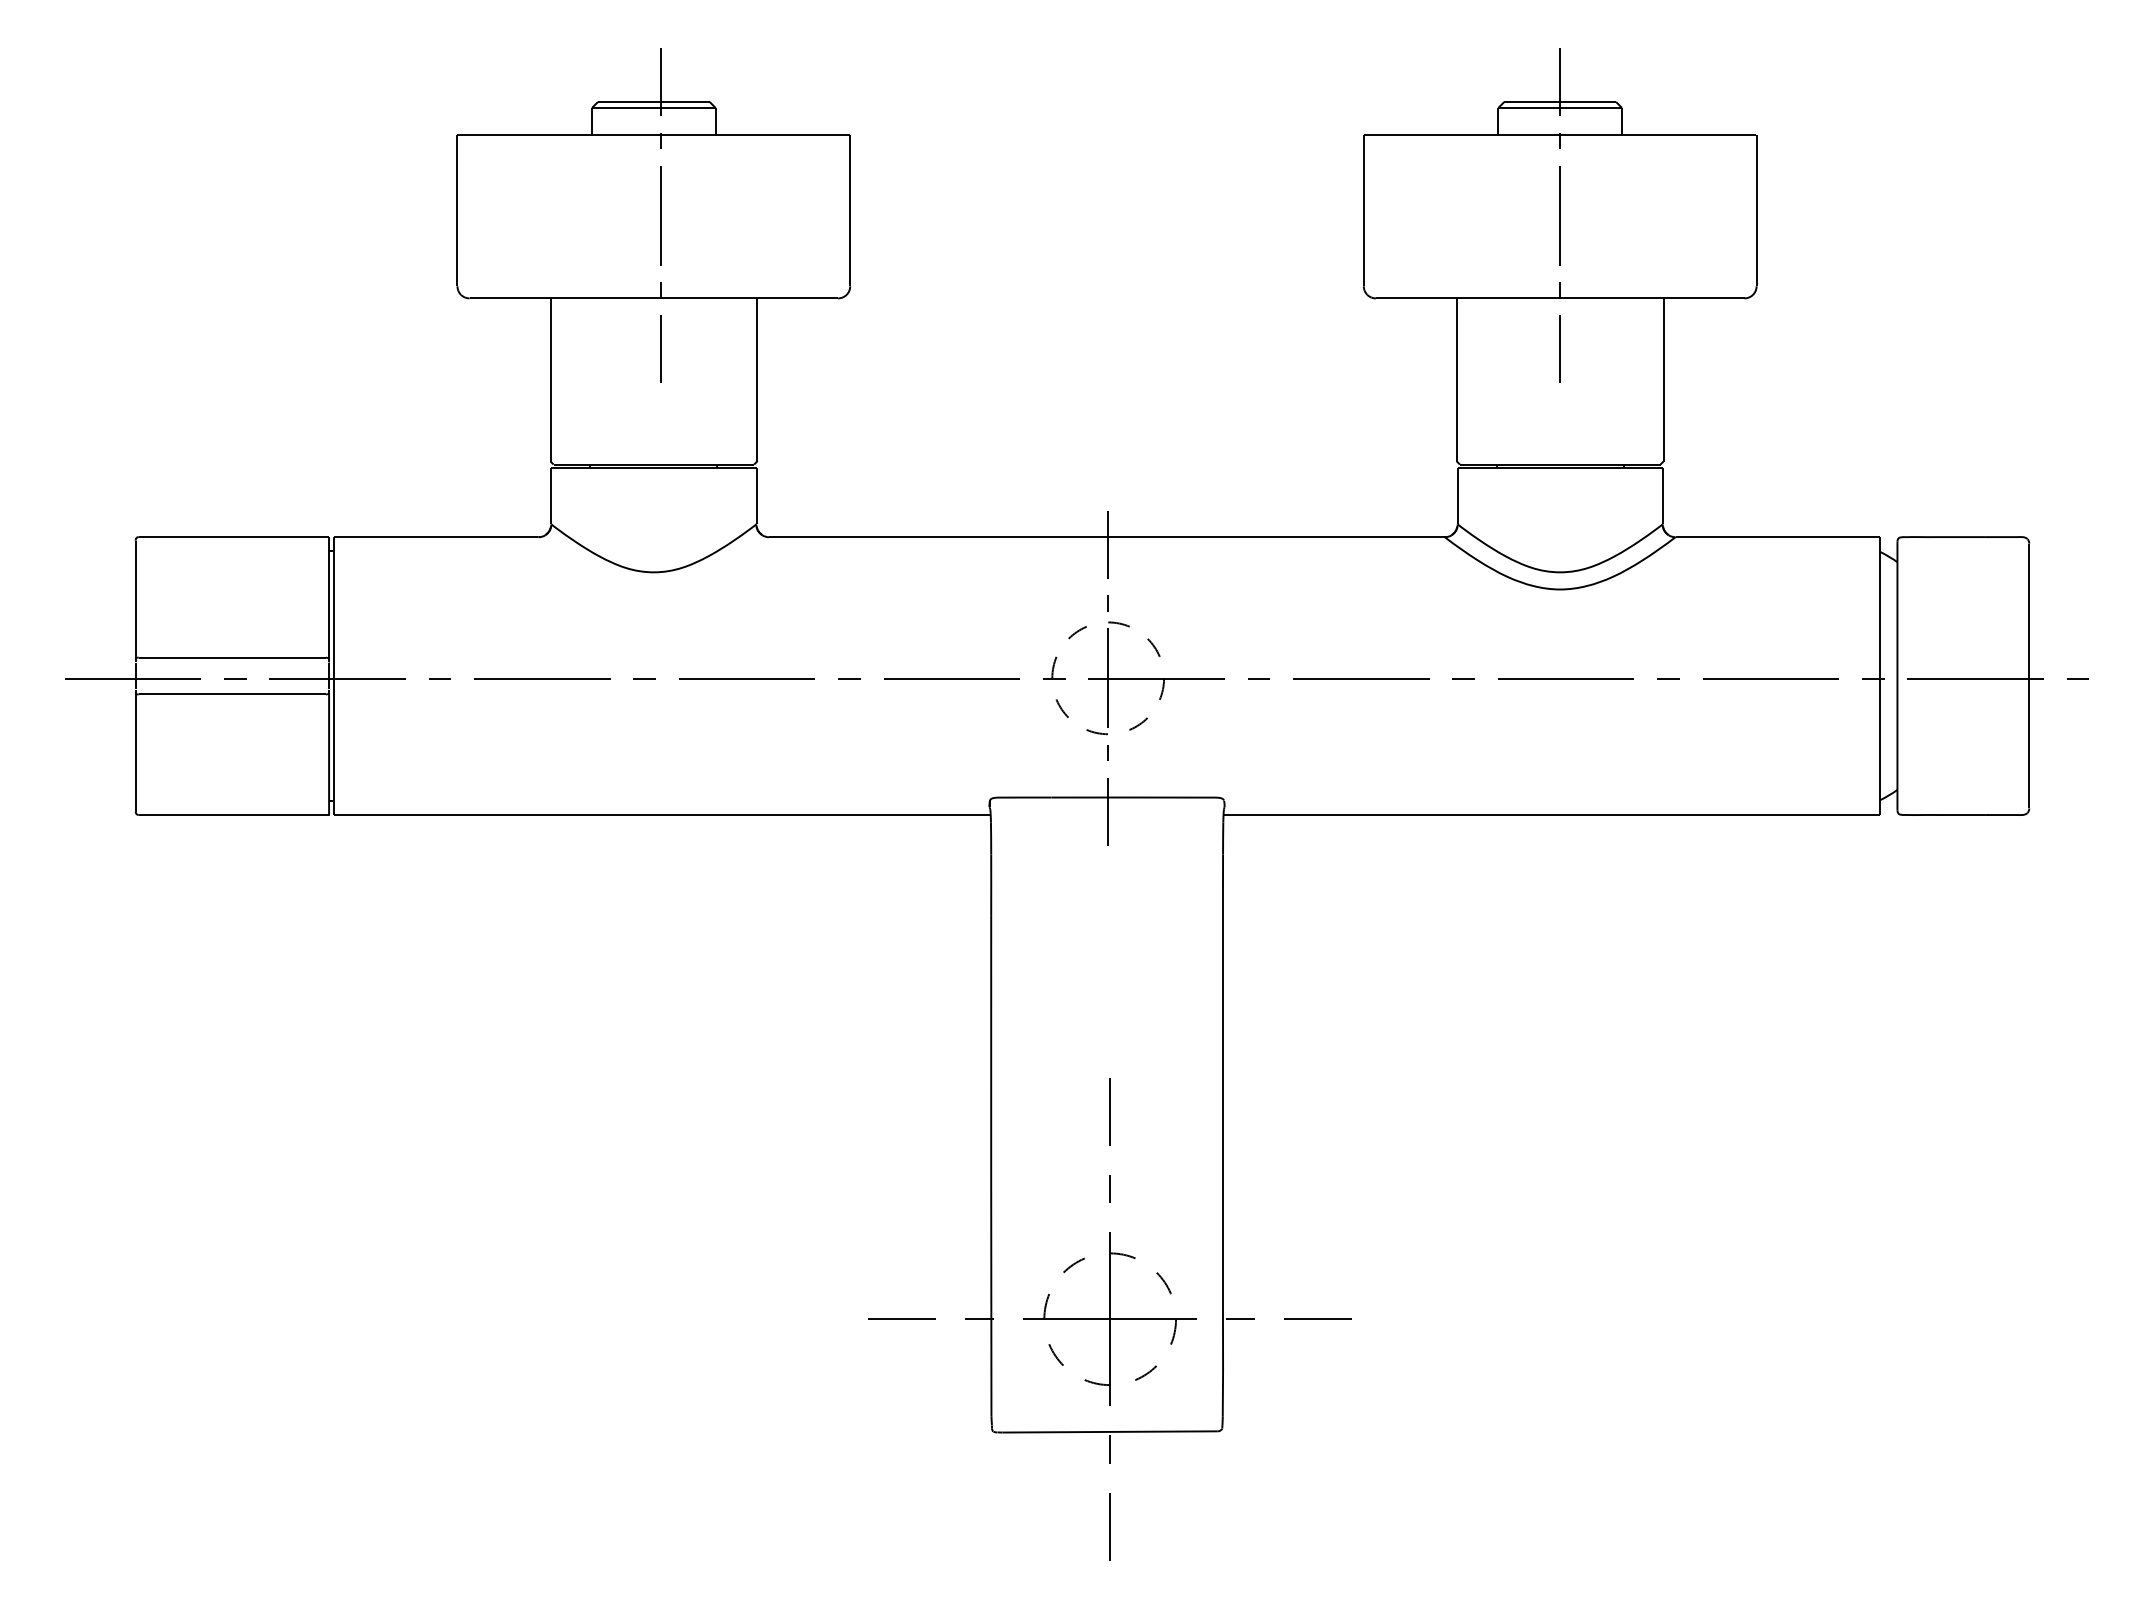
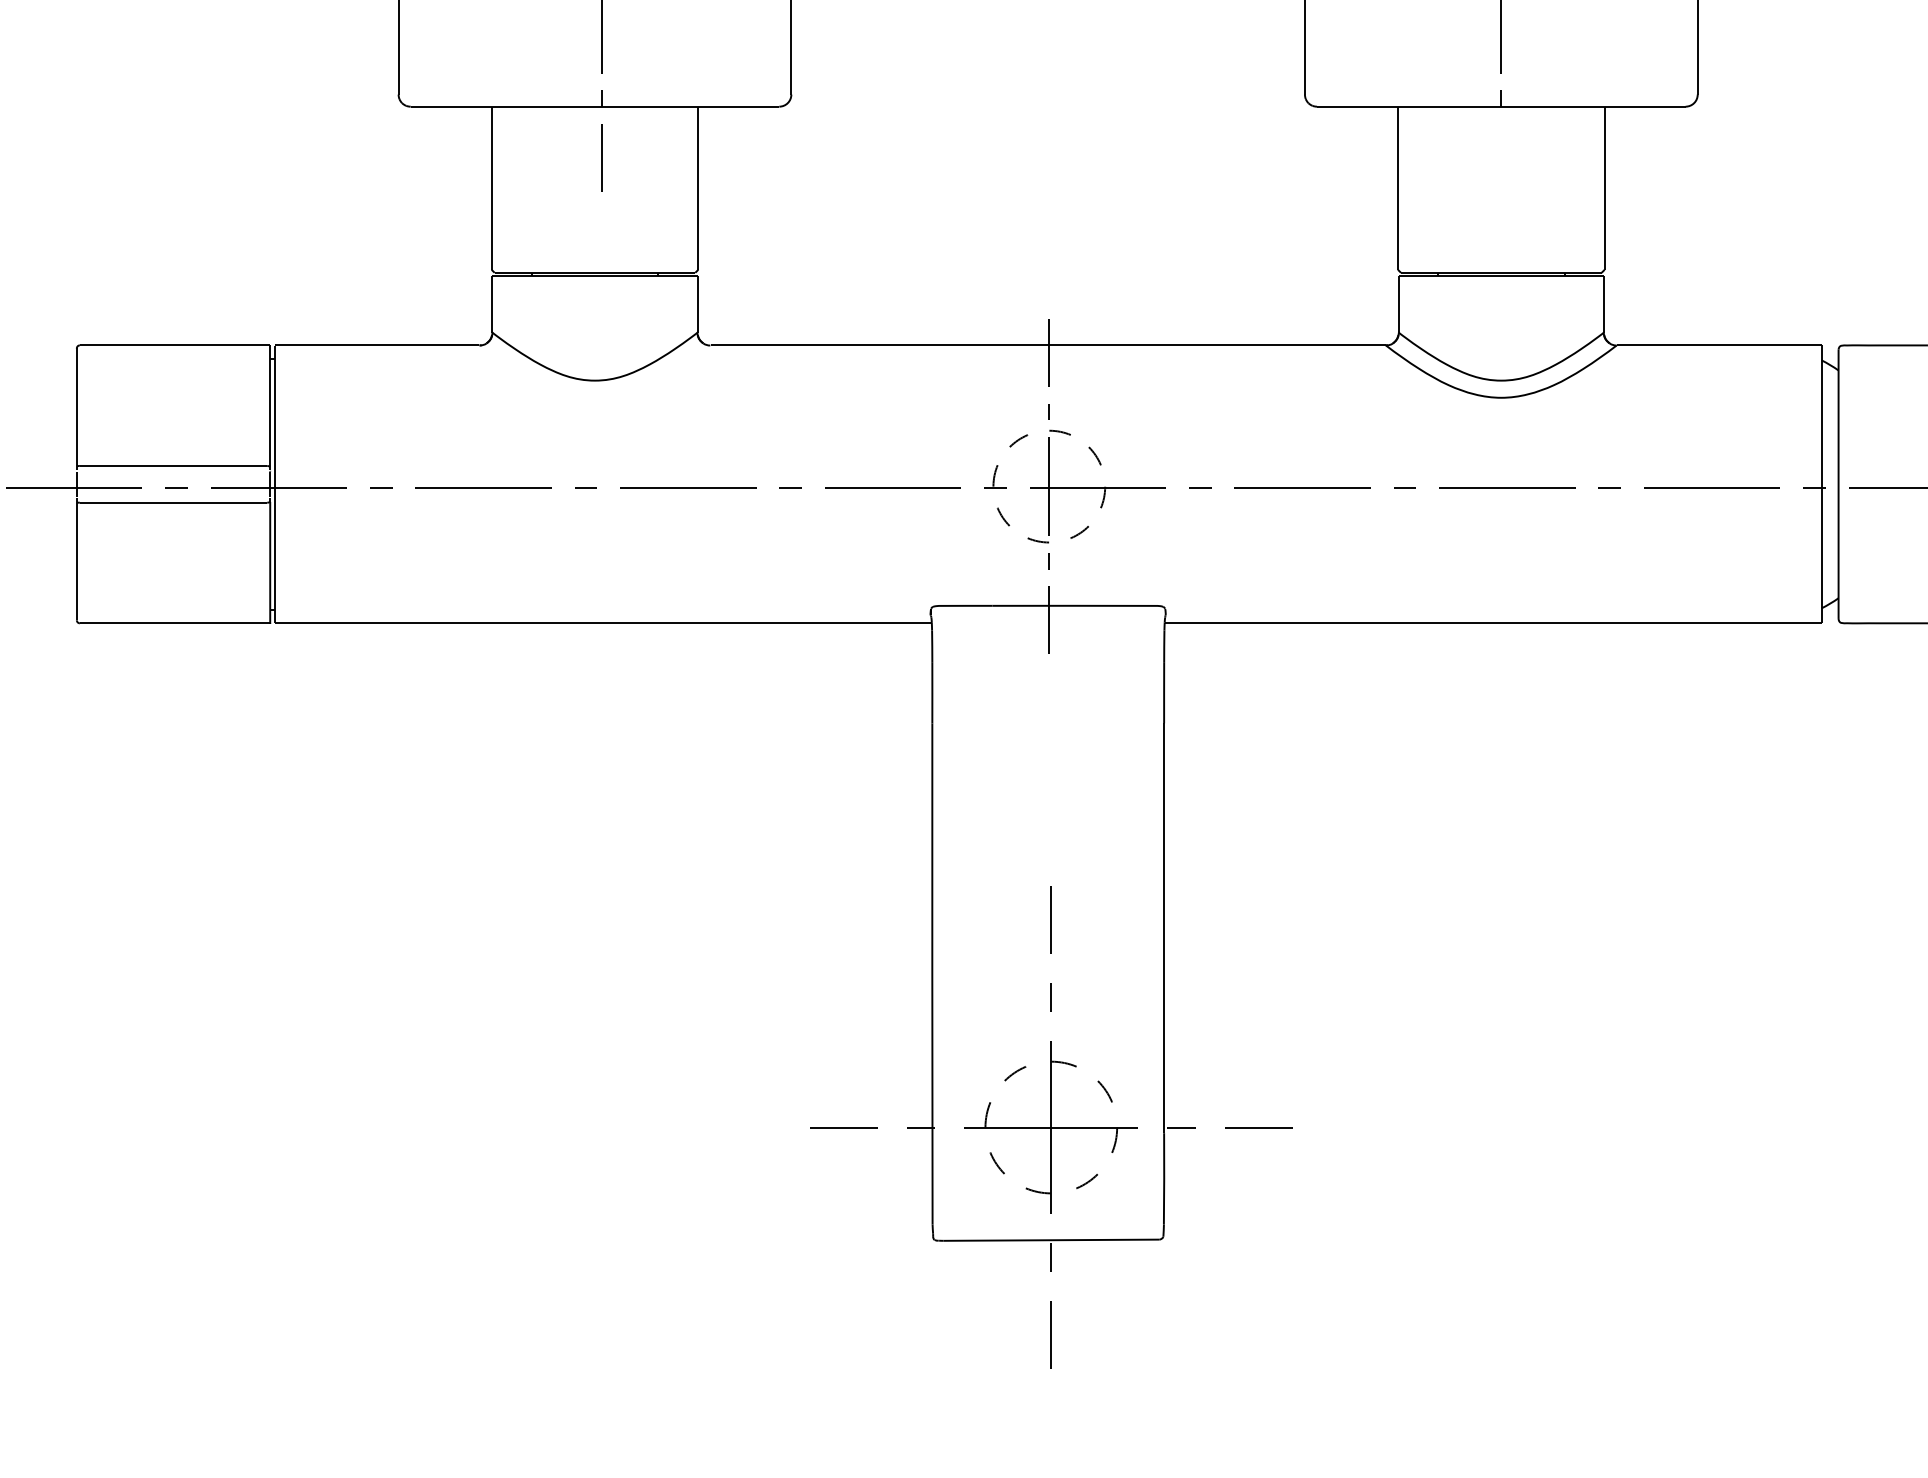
line: (1559, 348) -> (1500, 156), removed

